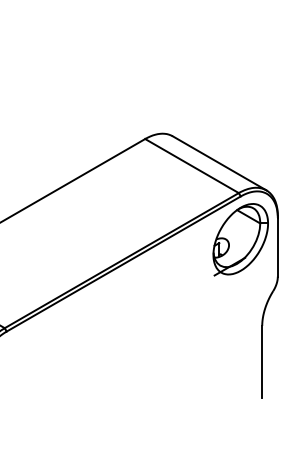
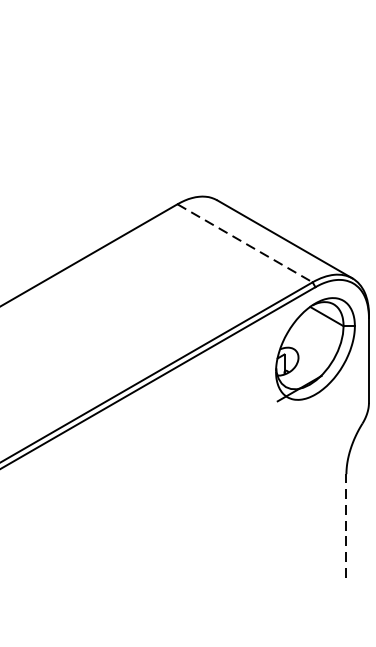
line: (192, 166) -> (245, 243), solid -> dashed
line: (262, 361) -> (346, 525), solid -> dashed

